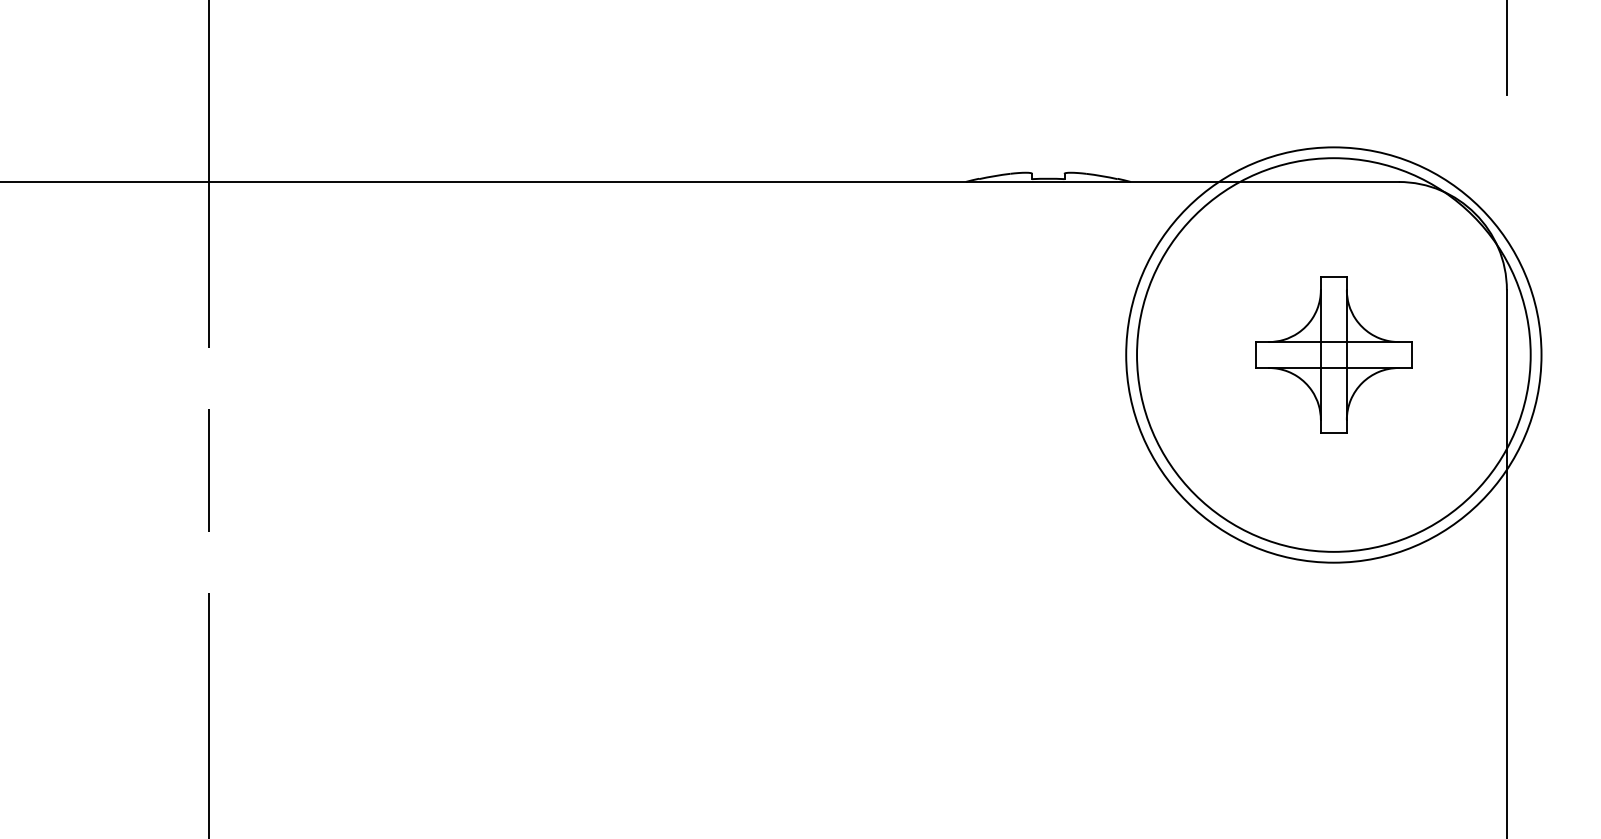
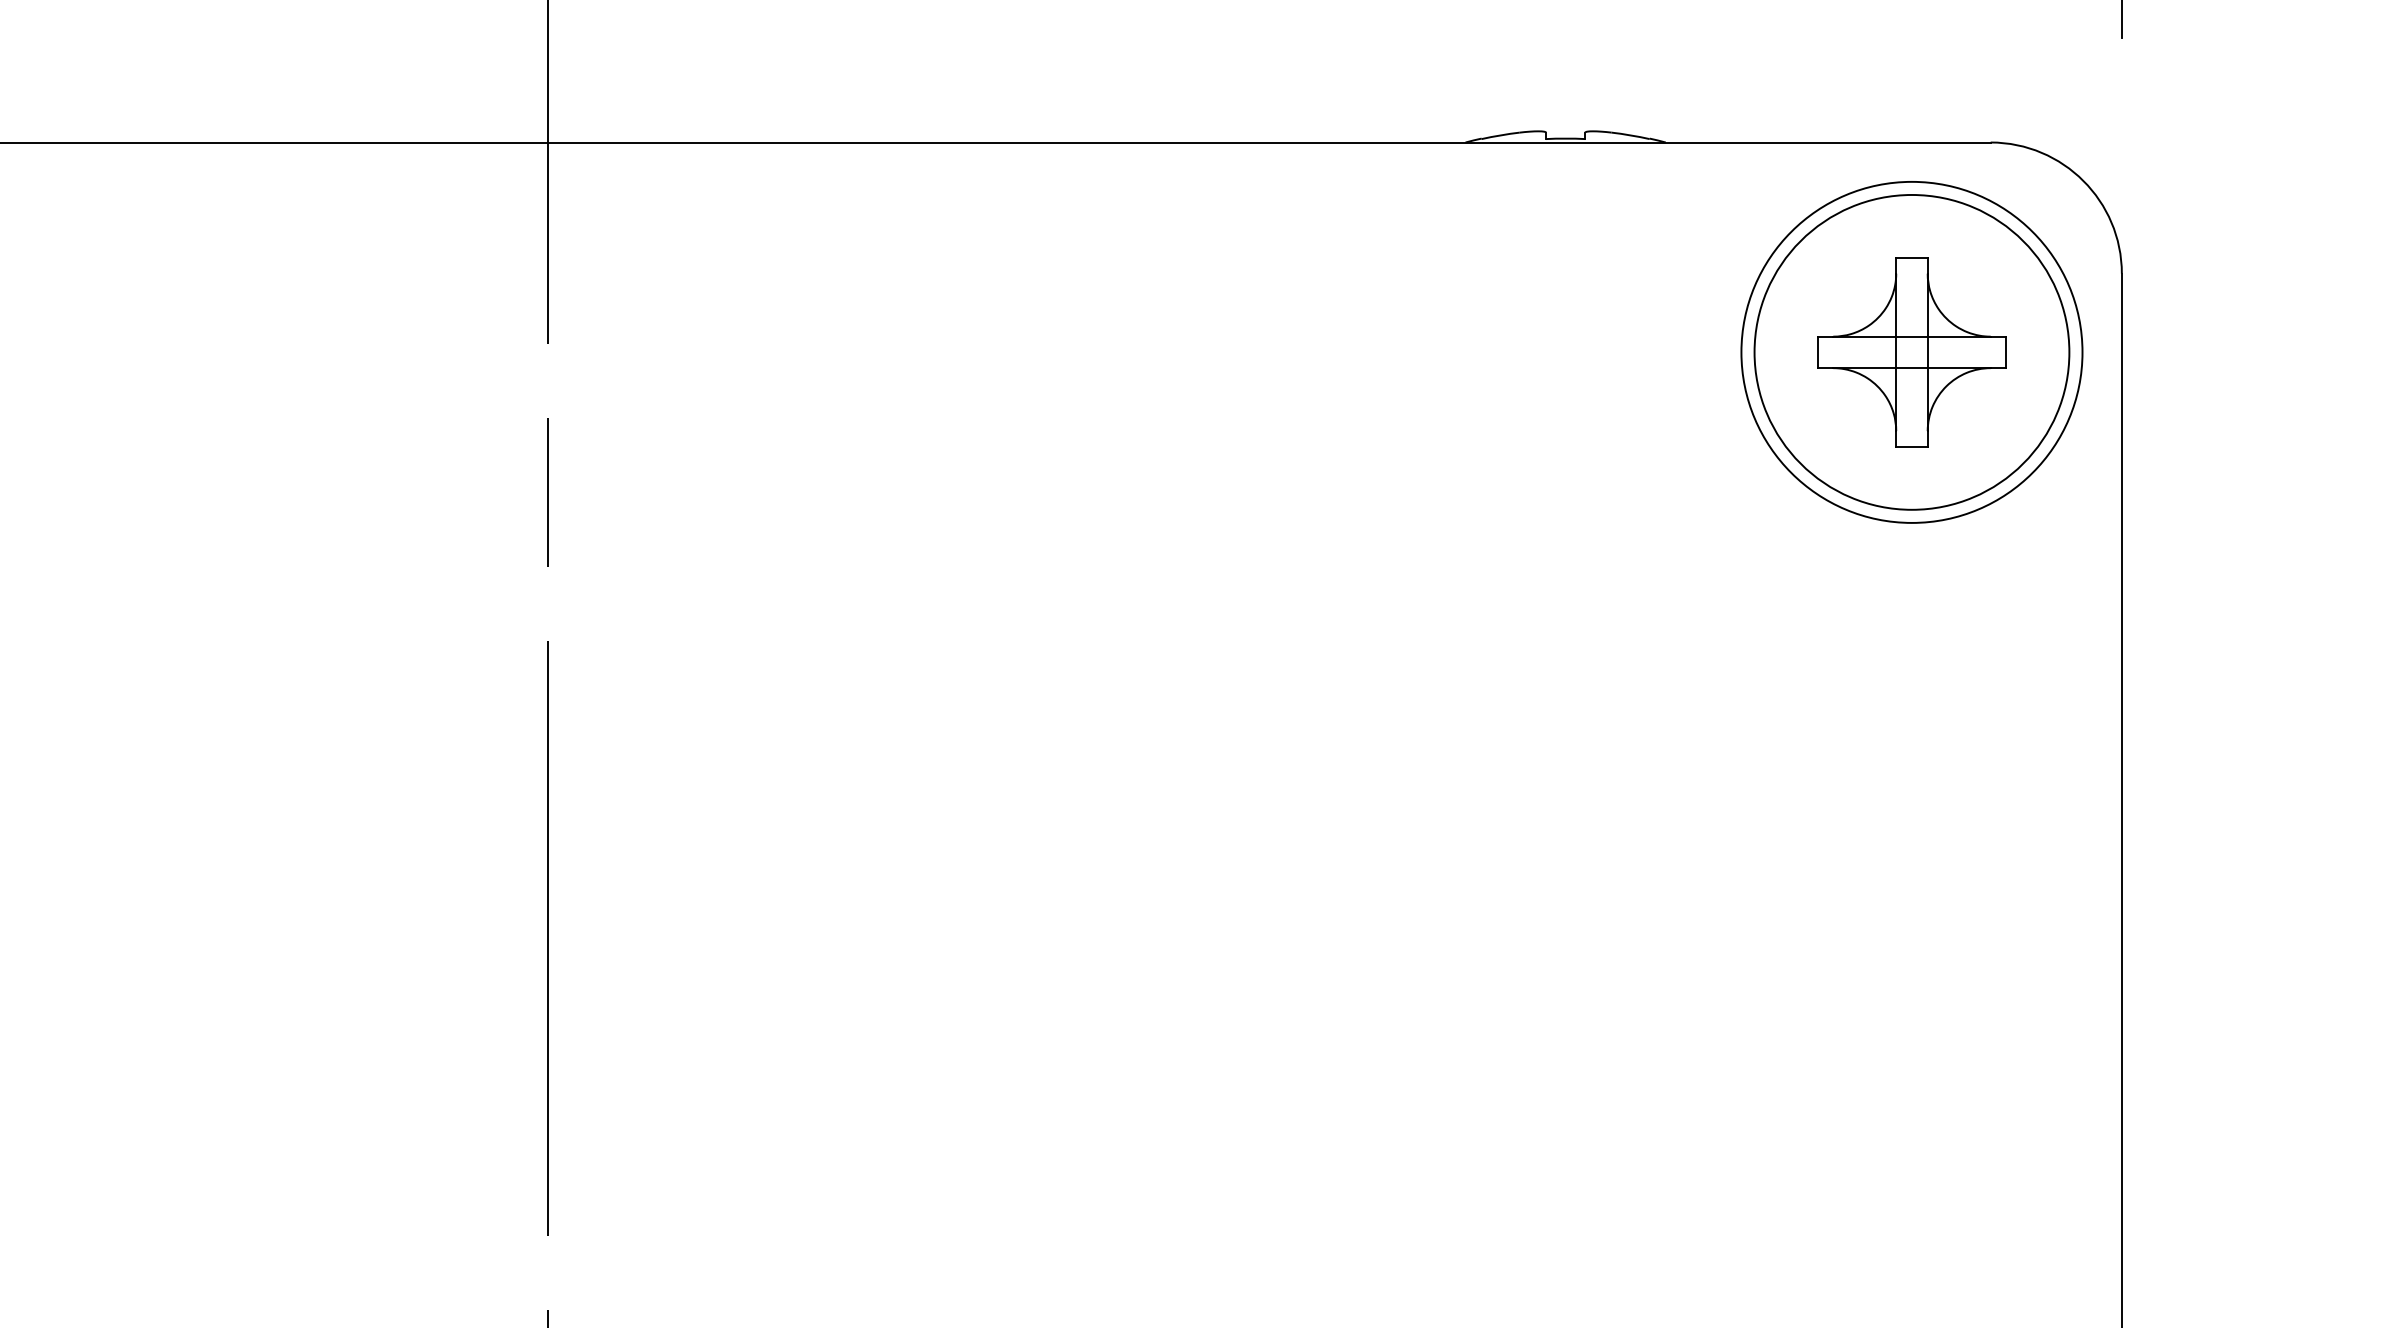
circle: (1333, 354) -> (1911, 351), size x0.62
circle: (1333, 354) -> (1911, 351), size x0.71

